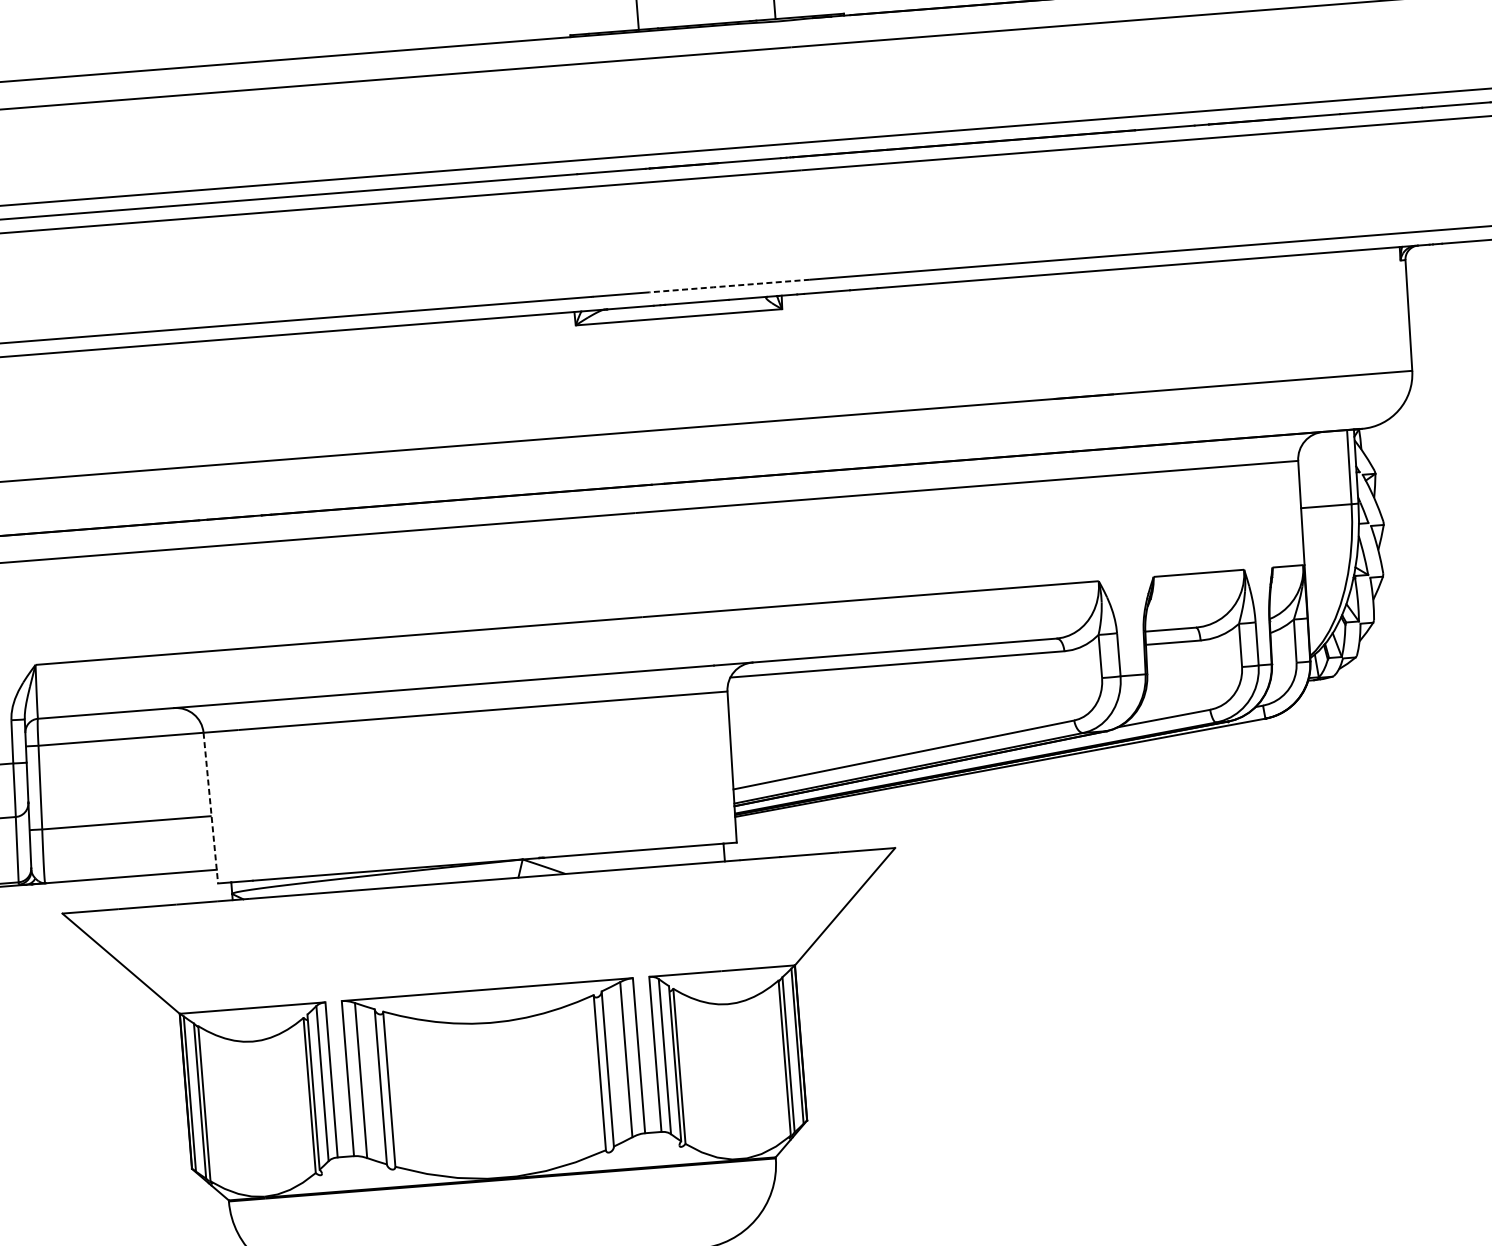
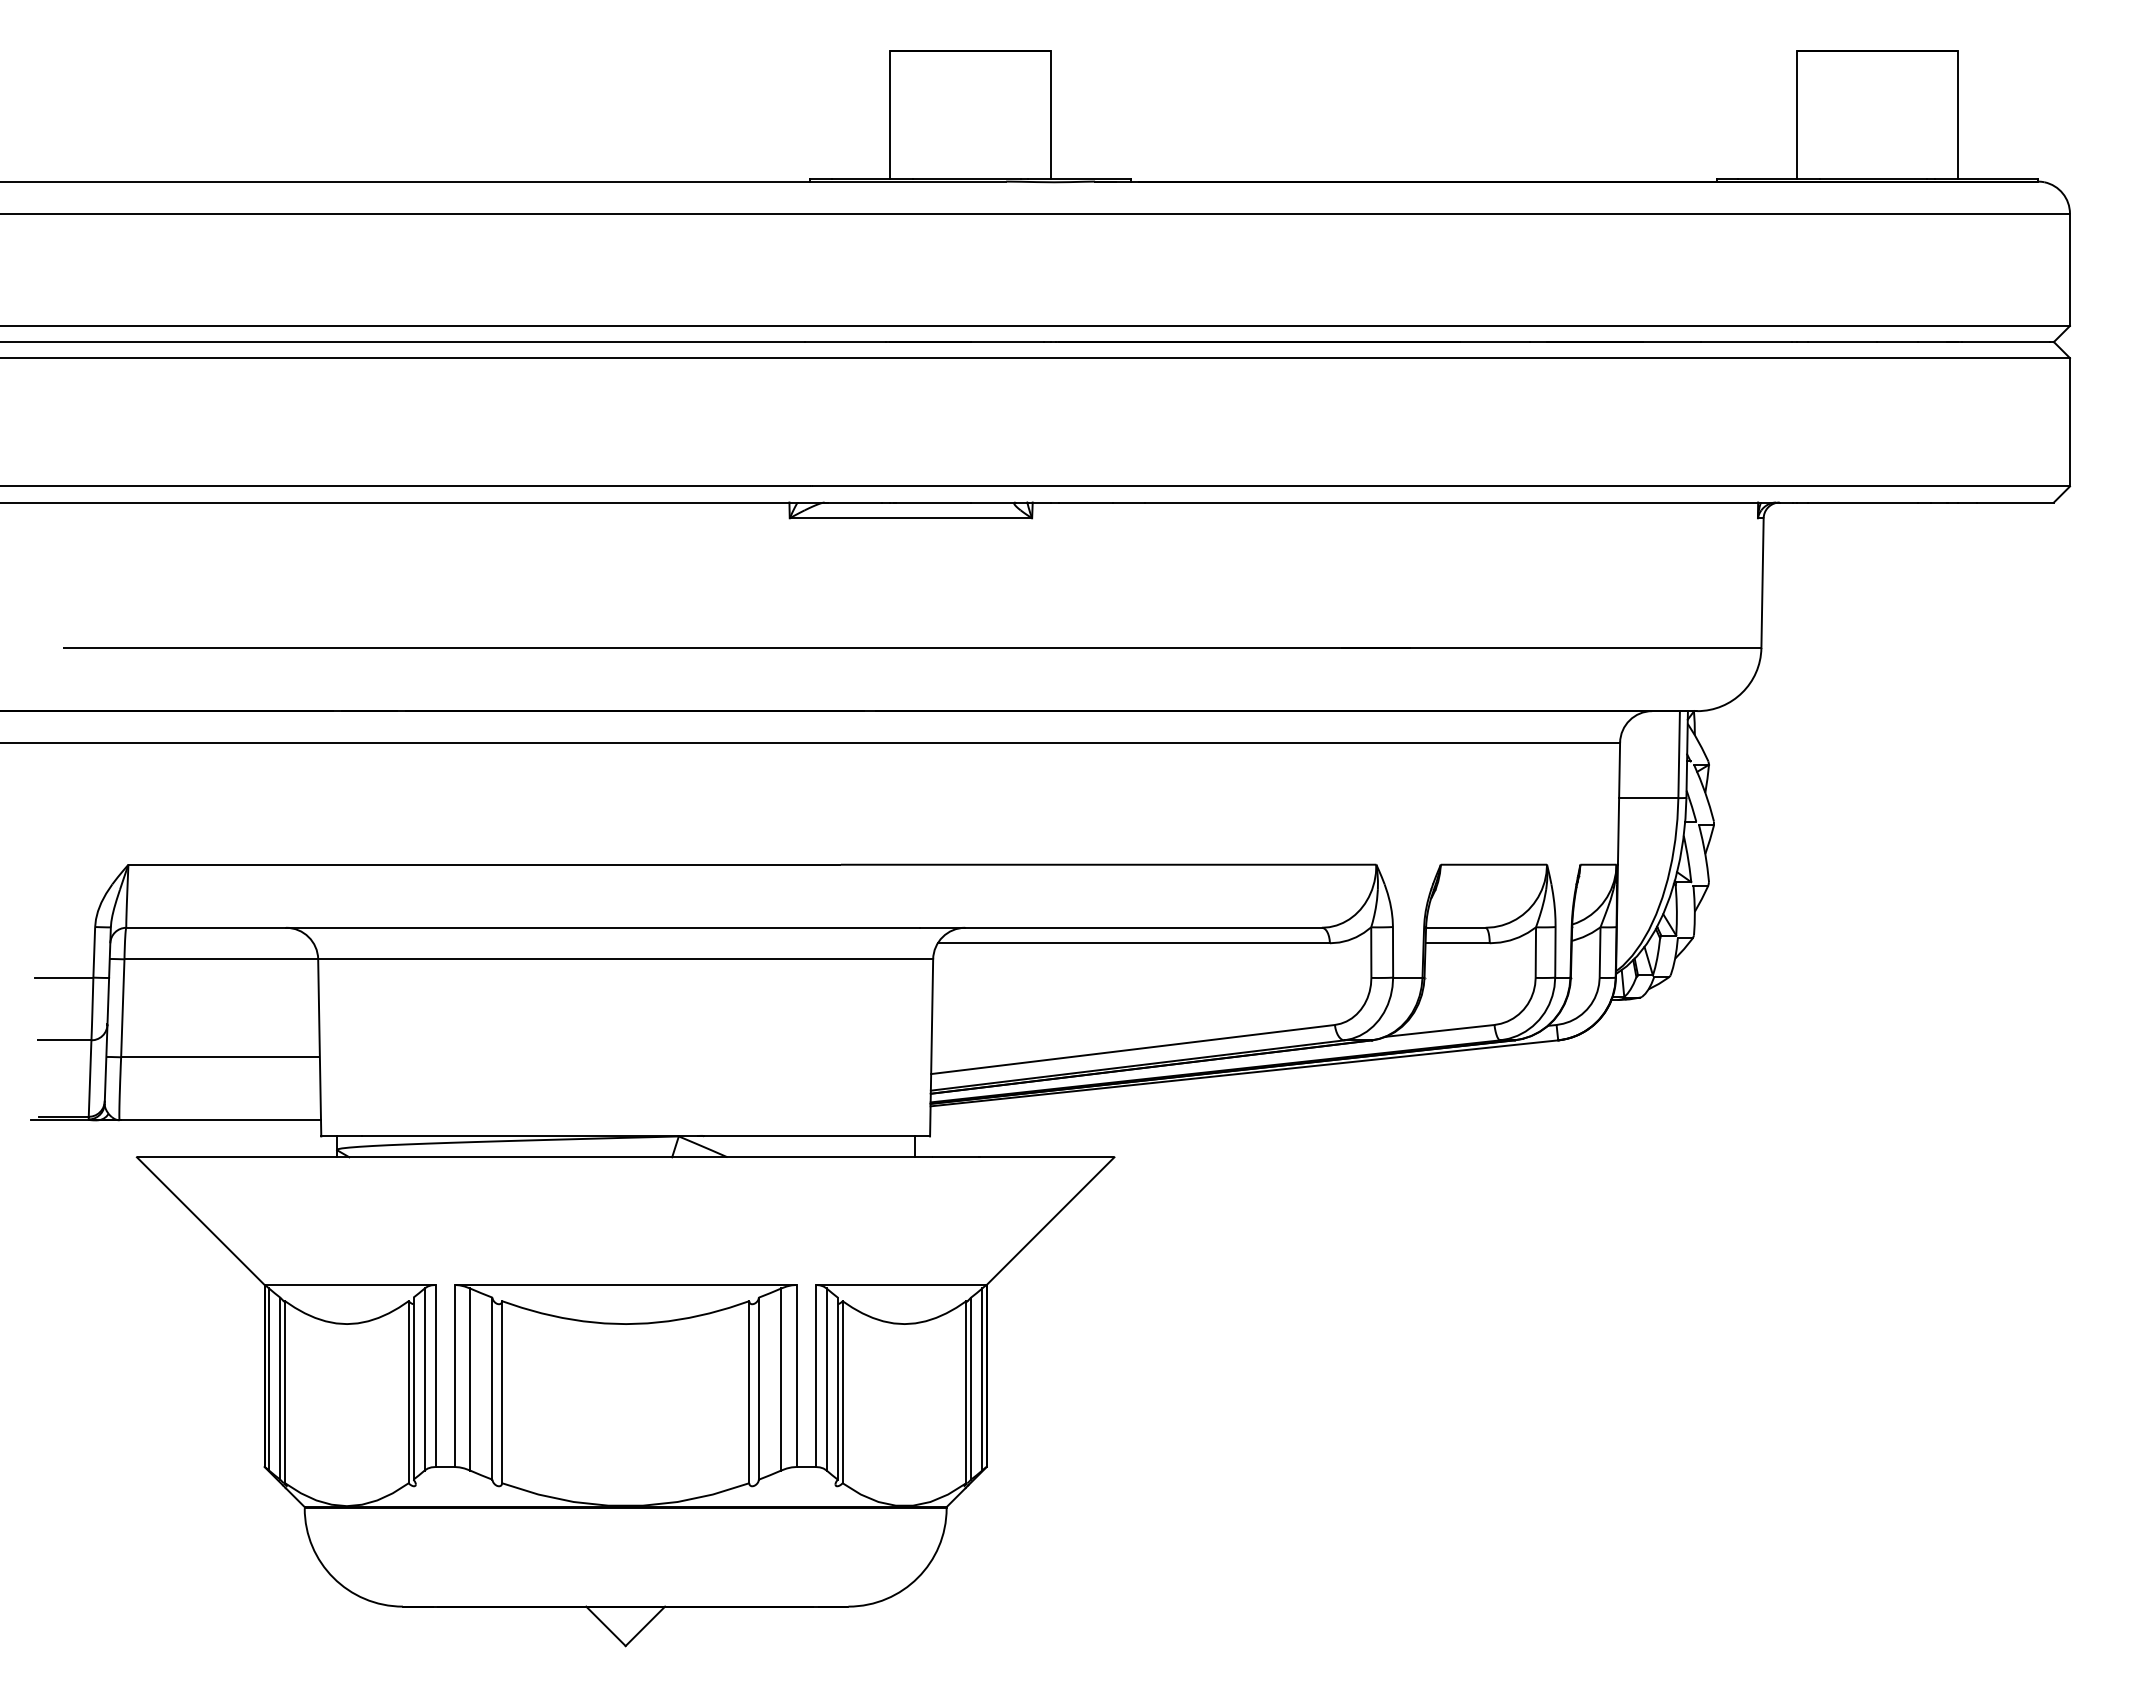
line: (729, 286) -> (972, 486), dashed -> solid
line: (210, 807) -> (319, 1047), dashed -> solid

